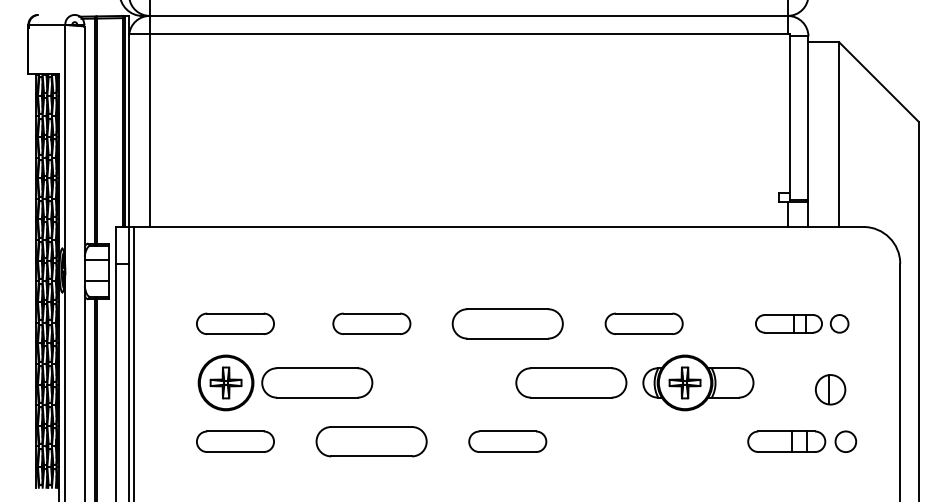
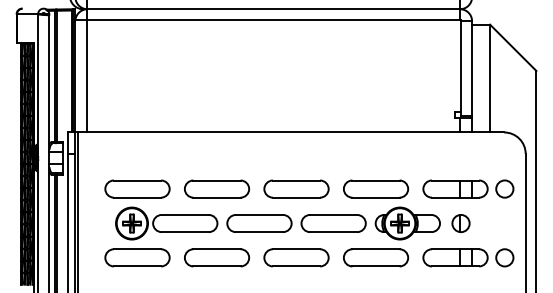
part: (235, 322) -> (137, 188), size x1.43
part: (372, 322) -> (217, 188), size x1.43
part: (644, 322) -> (376, 188), size x1.43
part: (802, 322) -> (468, 188), size x1.67
part: (444, 382) -> (259, 223), added
part: (829, 389) -> (460, 223), moved
part: (235, 441) -> (137, 257), size x1.43
part: (507, 441) -> (296, 257), size x1.43
part: (644, 441) -> (376, 257), added
part: (802, 441) -> (468, 257), size x1.43

